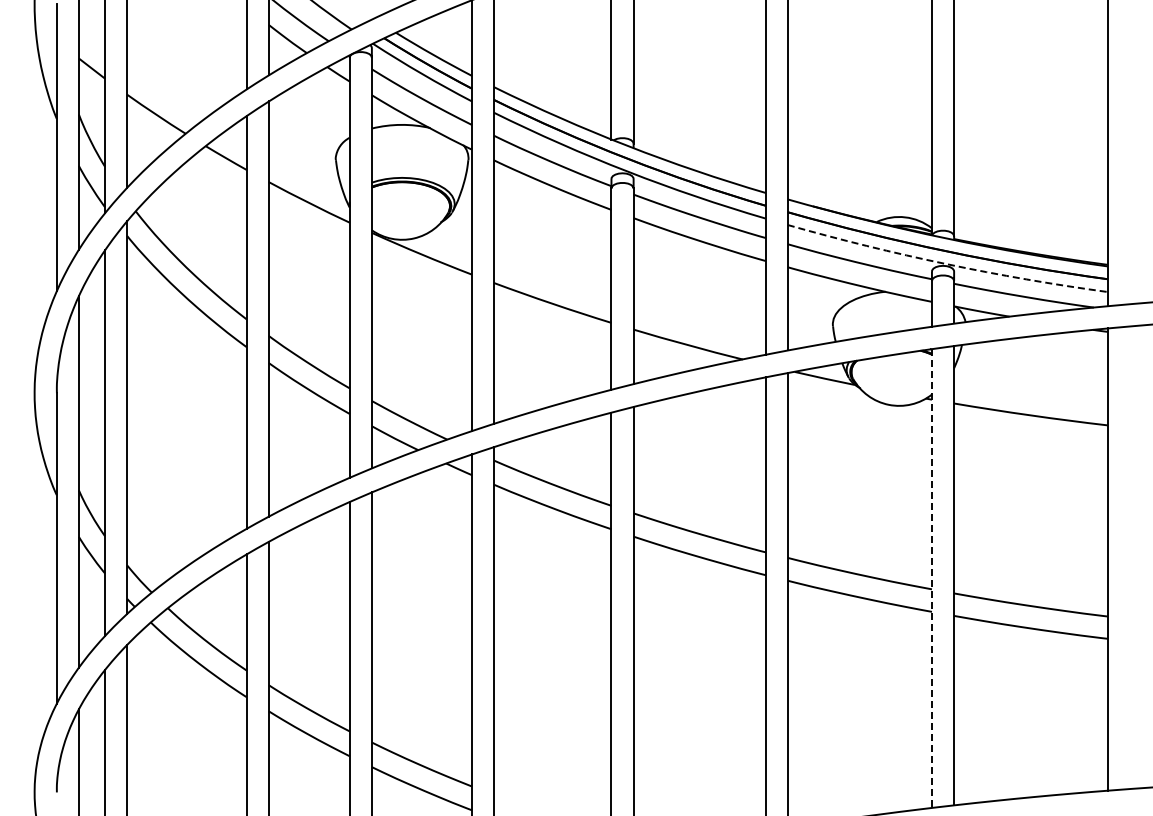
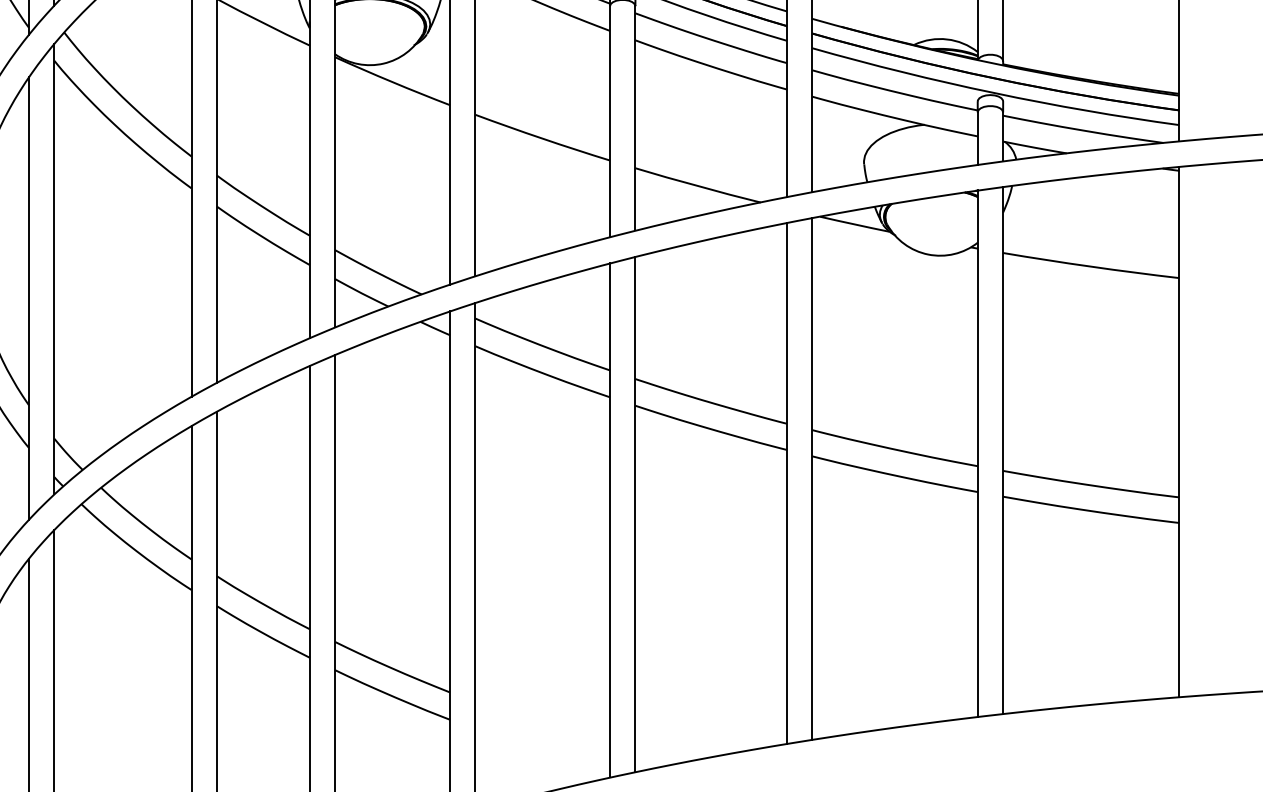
arc: (946, 264) -> (994, 93), dashed -> solid
line: (931, 578) -> (977, 453), dashed -> solid

